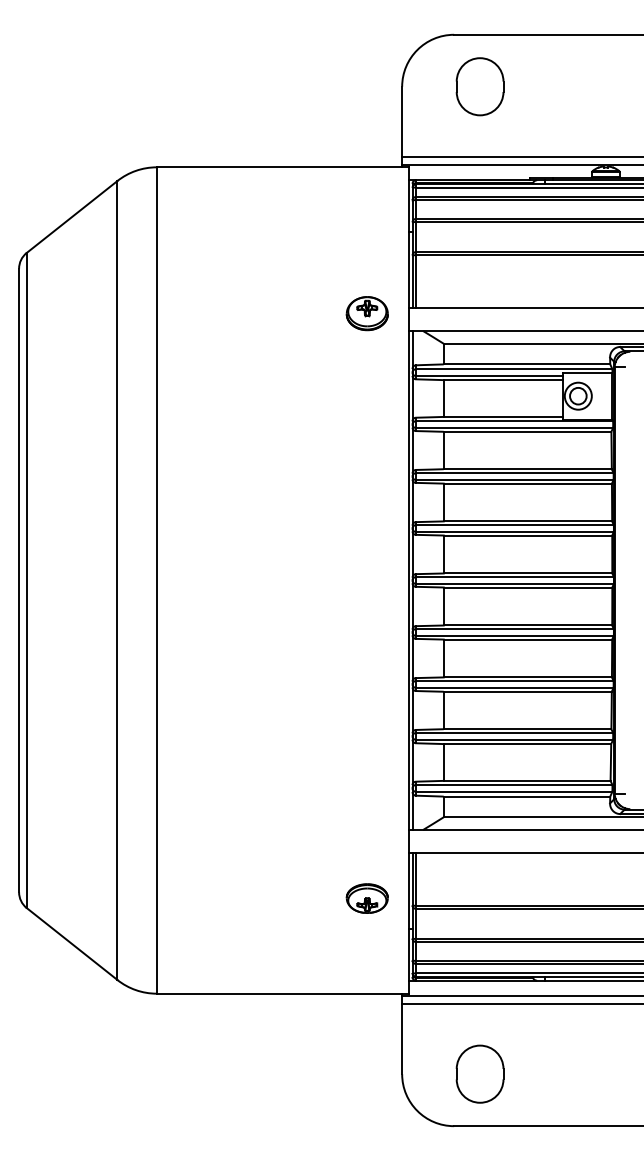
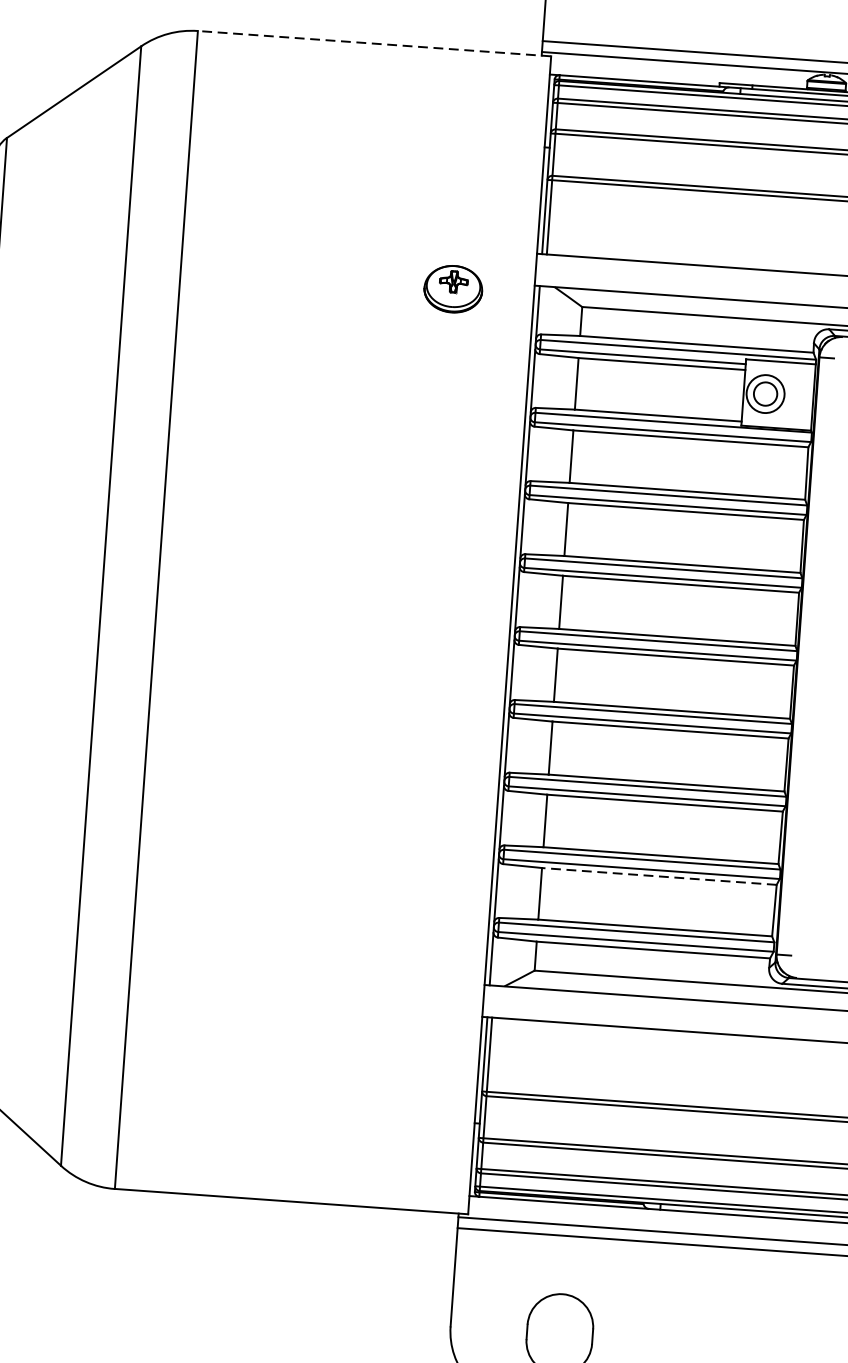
line: (282, 167) -> (374, 43), solid -> dashed
part: (366, 313) -> (452, 288), moved
line: (527, 744) -> (659, 877), solid -> dashed
part: (366, 898) -> (418, 1076), removed

